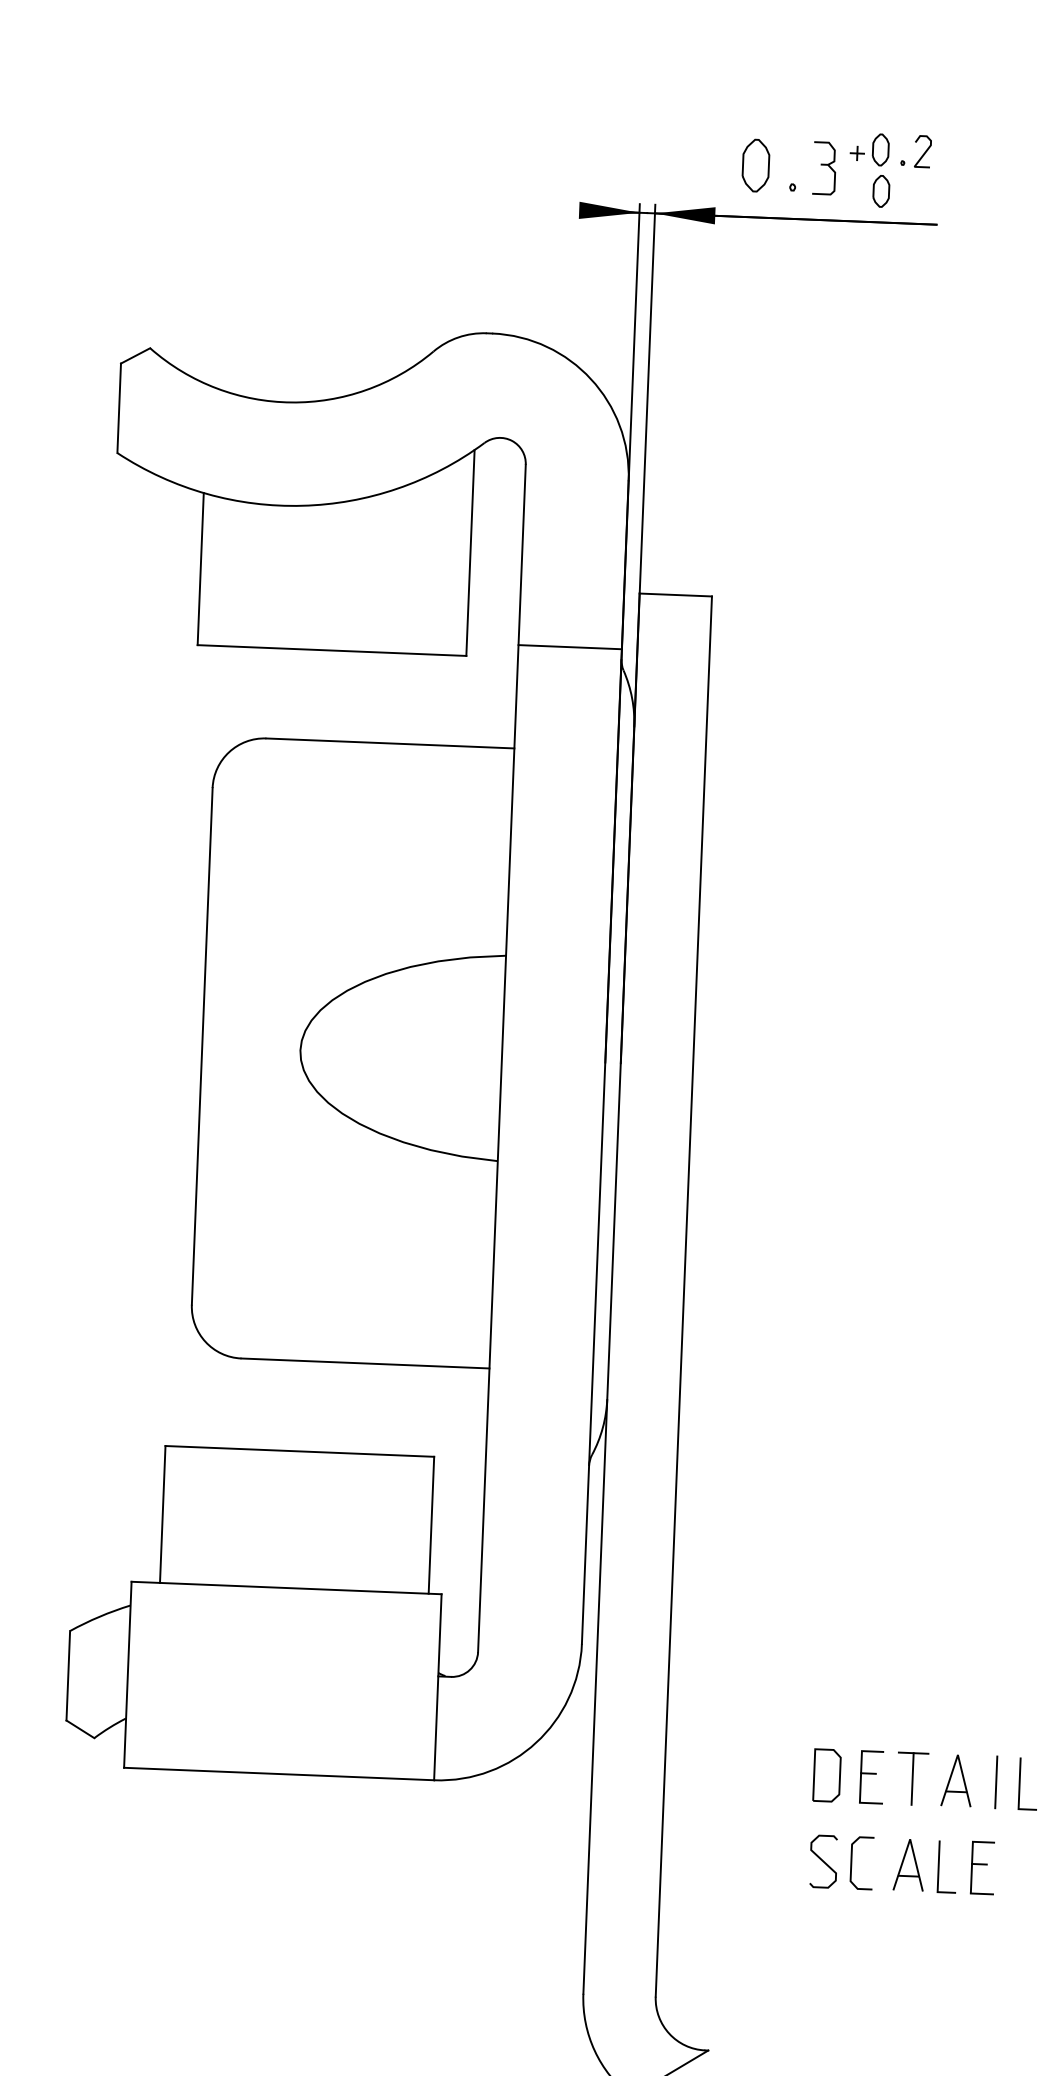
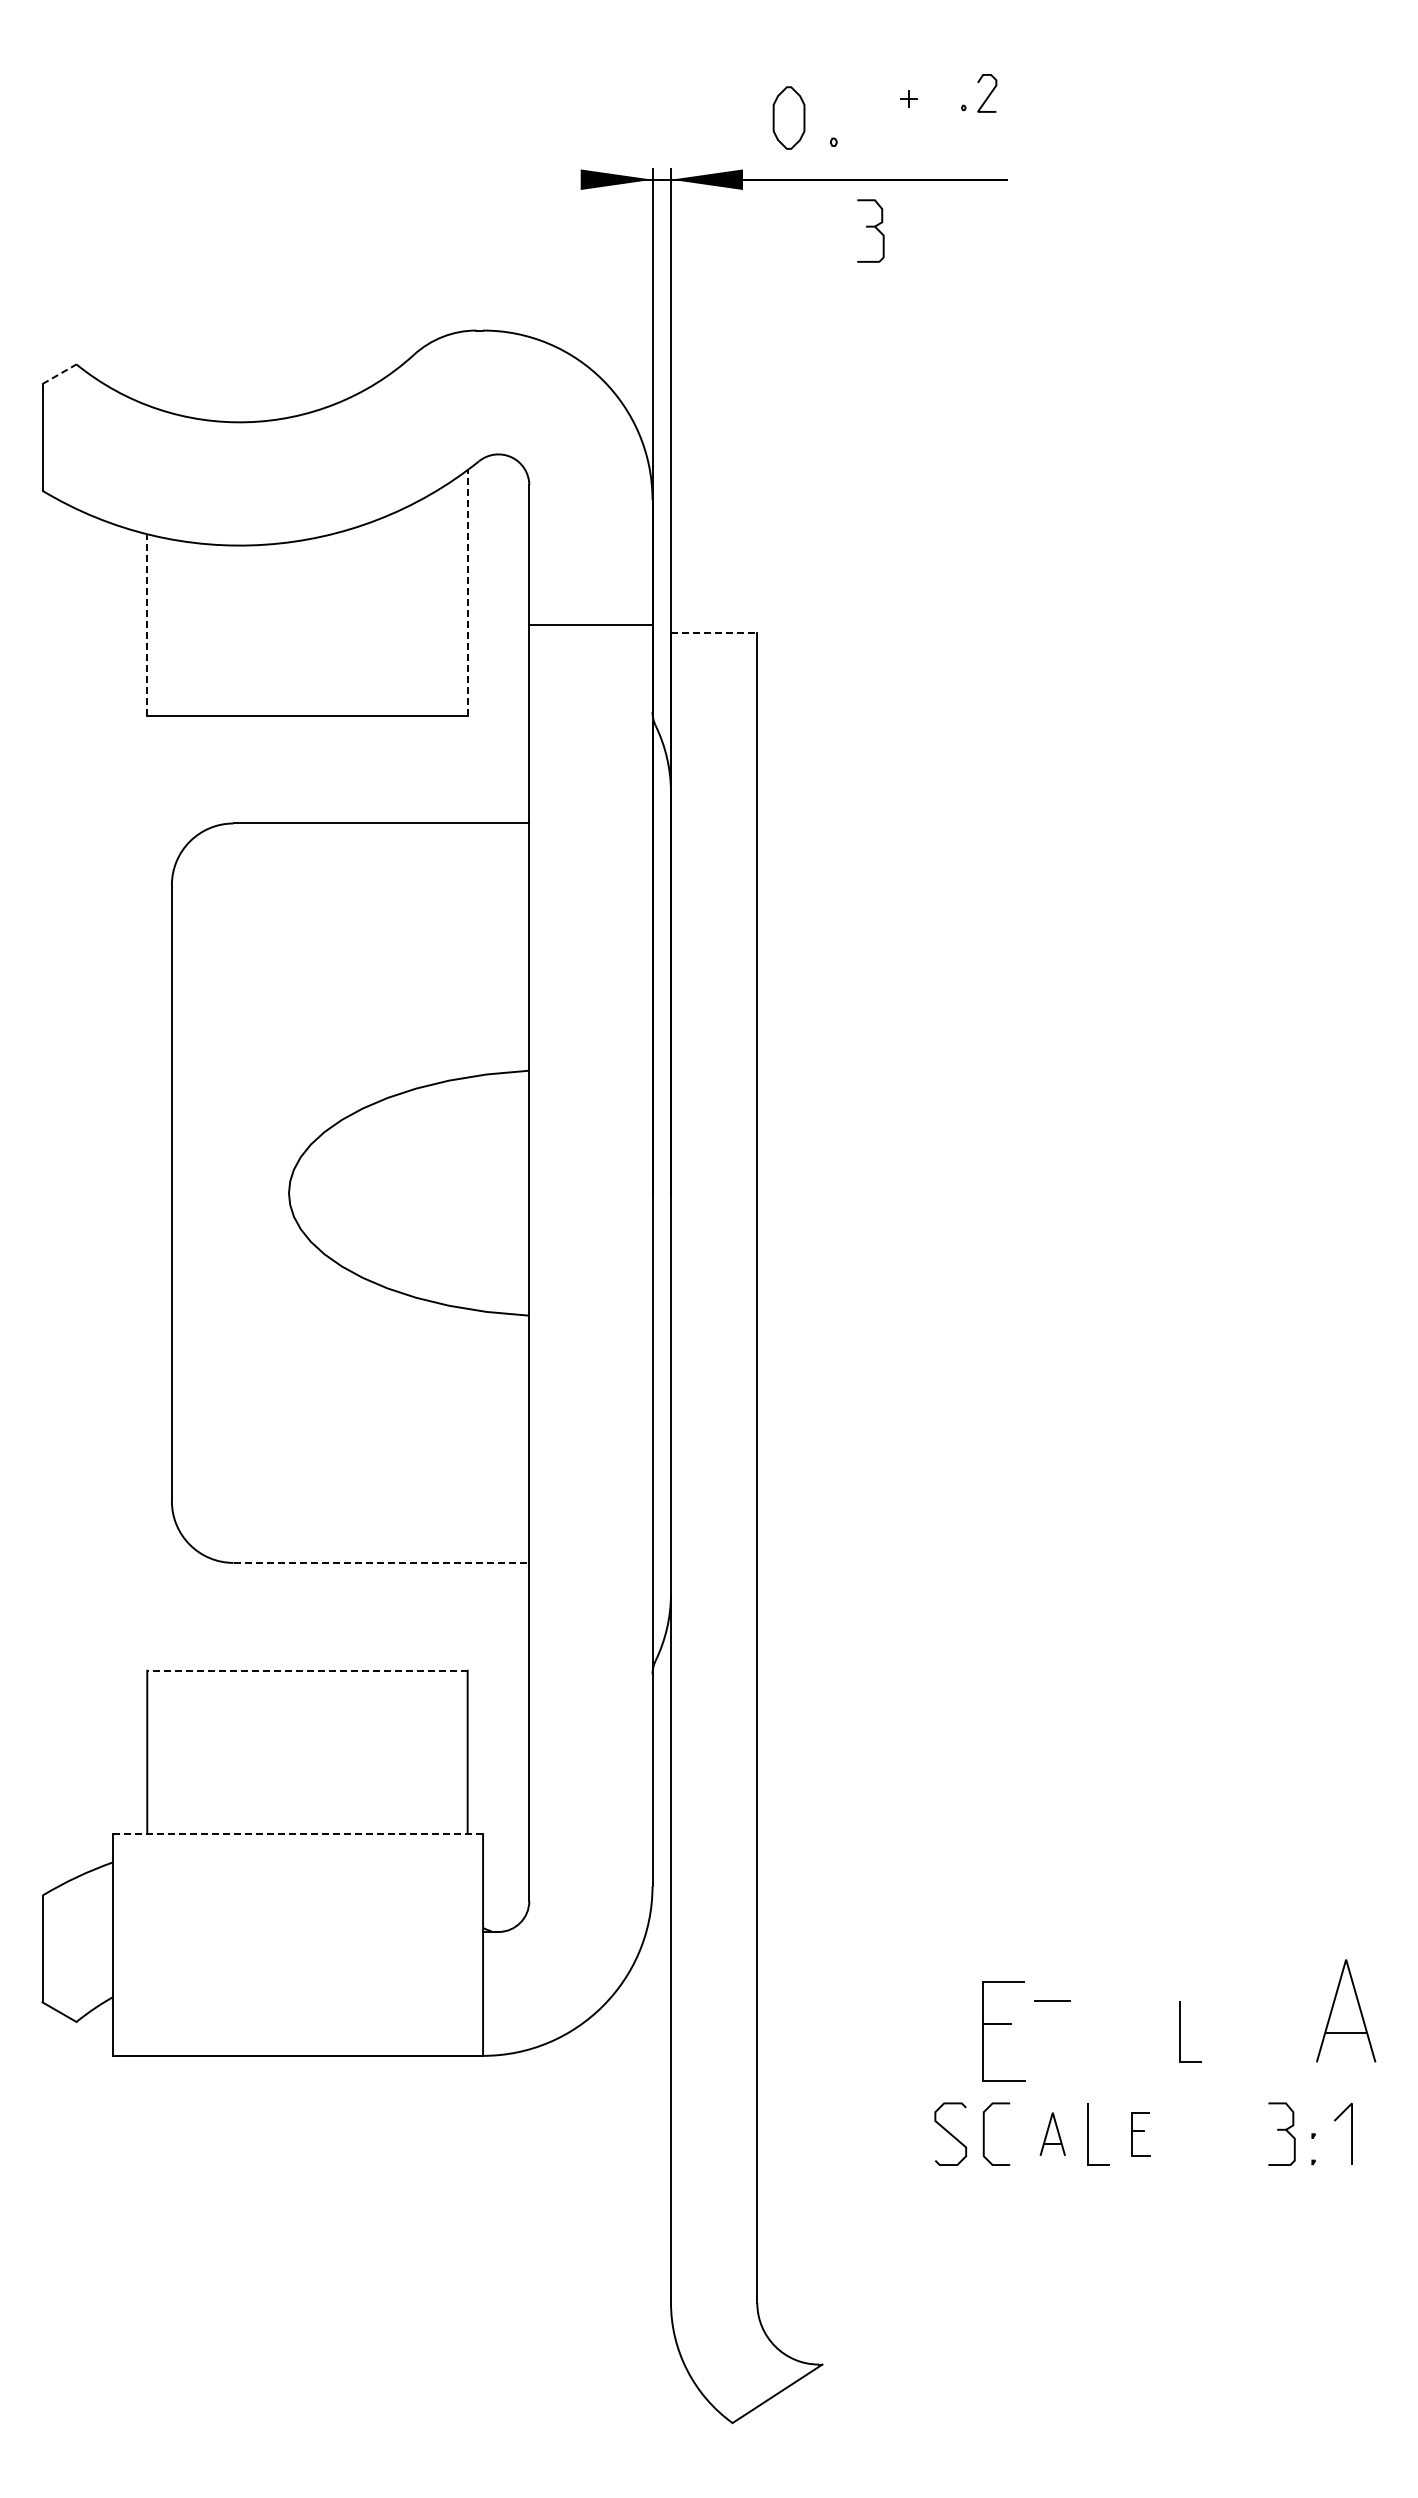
part: (880, 150) -> (936, 93), removed
part: (824, 167) -> (870, 230), moved
part: (881, 191) -> (939, 142), removed
line: (135, 356) -> (59, 374), solid -> dashed
line: (470, 552) -> (467, 592), solid -> dashed
line: (200, 568) -> (147, 624), solid -> dashed
line: (676, 595) -> (714, 633), solid -> dashed
line: (569, 647) -> (590, 625), moved
line: (365, 1363) -> (381, 1562), solid -> dashed
line: (299, 1451) -> (306, 1670), solid -> dashed
line: (286, 1588) -> (298, 1834), solid -> dashed
part: (826, 1775) -> (950, 2031), removed
part: (872, 1777) -> (1004, 2031), size x1.6
line: (912, 1778) -> (1052, 2031), removed
part: (956, 1780) -> (1105, 2031), removed
line: (996, 1782) -> (1152, 2031), removed
part: (908, 1865) -> (1052, 2134), size x0.7
part: (982, 1867) -> (1140, 2133), size x0.7

